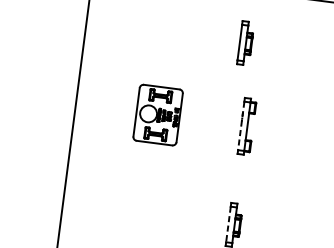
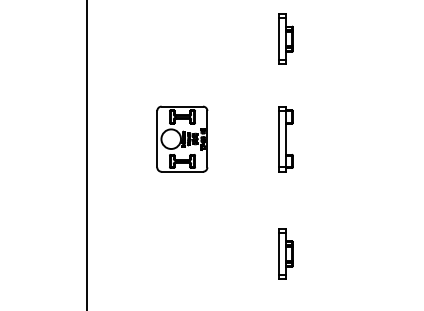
part: (245, 42) -> (285, 38), moved
line: (241, 126) -> (279, 139), dashed -> solid
line: (228, 224) -> (279, 253), dashed -> solid

